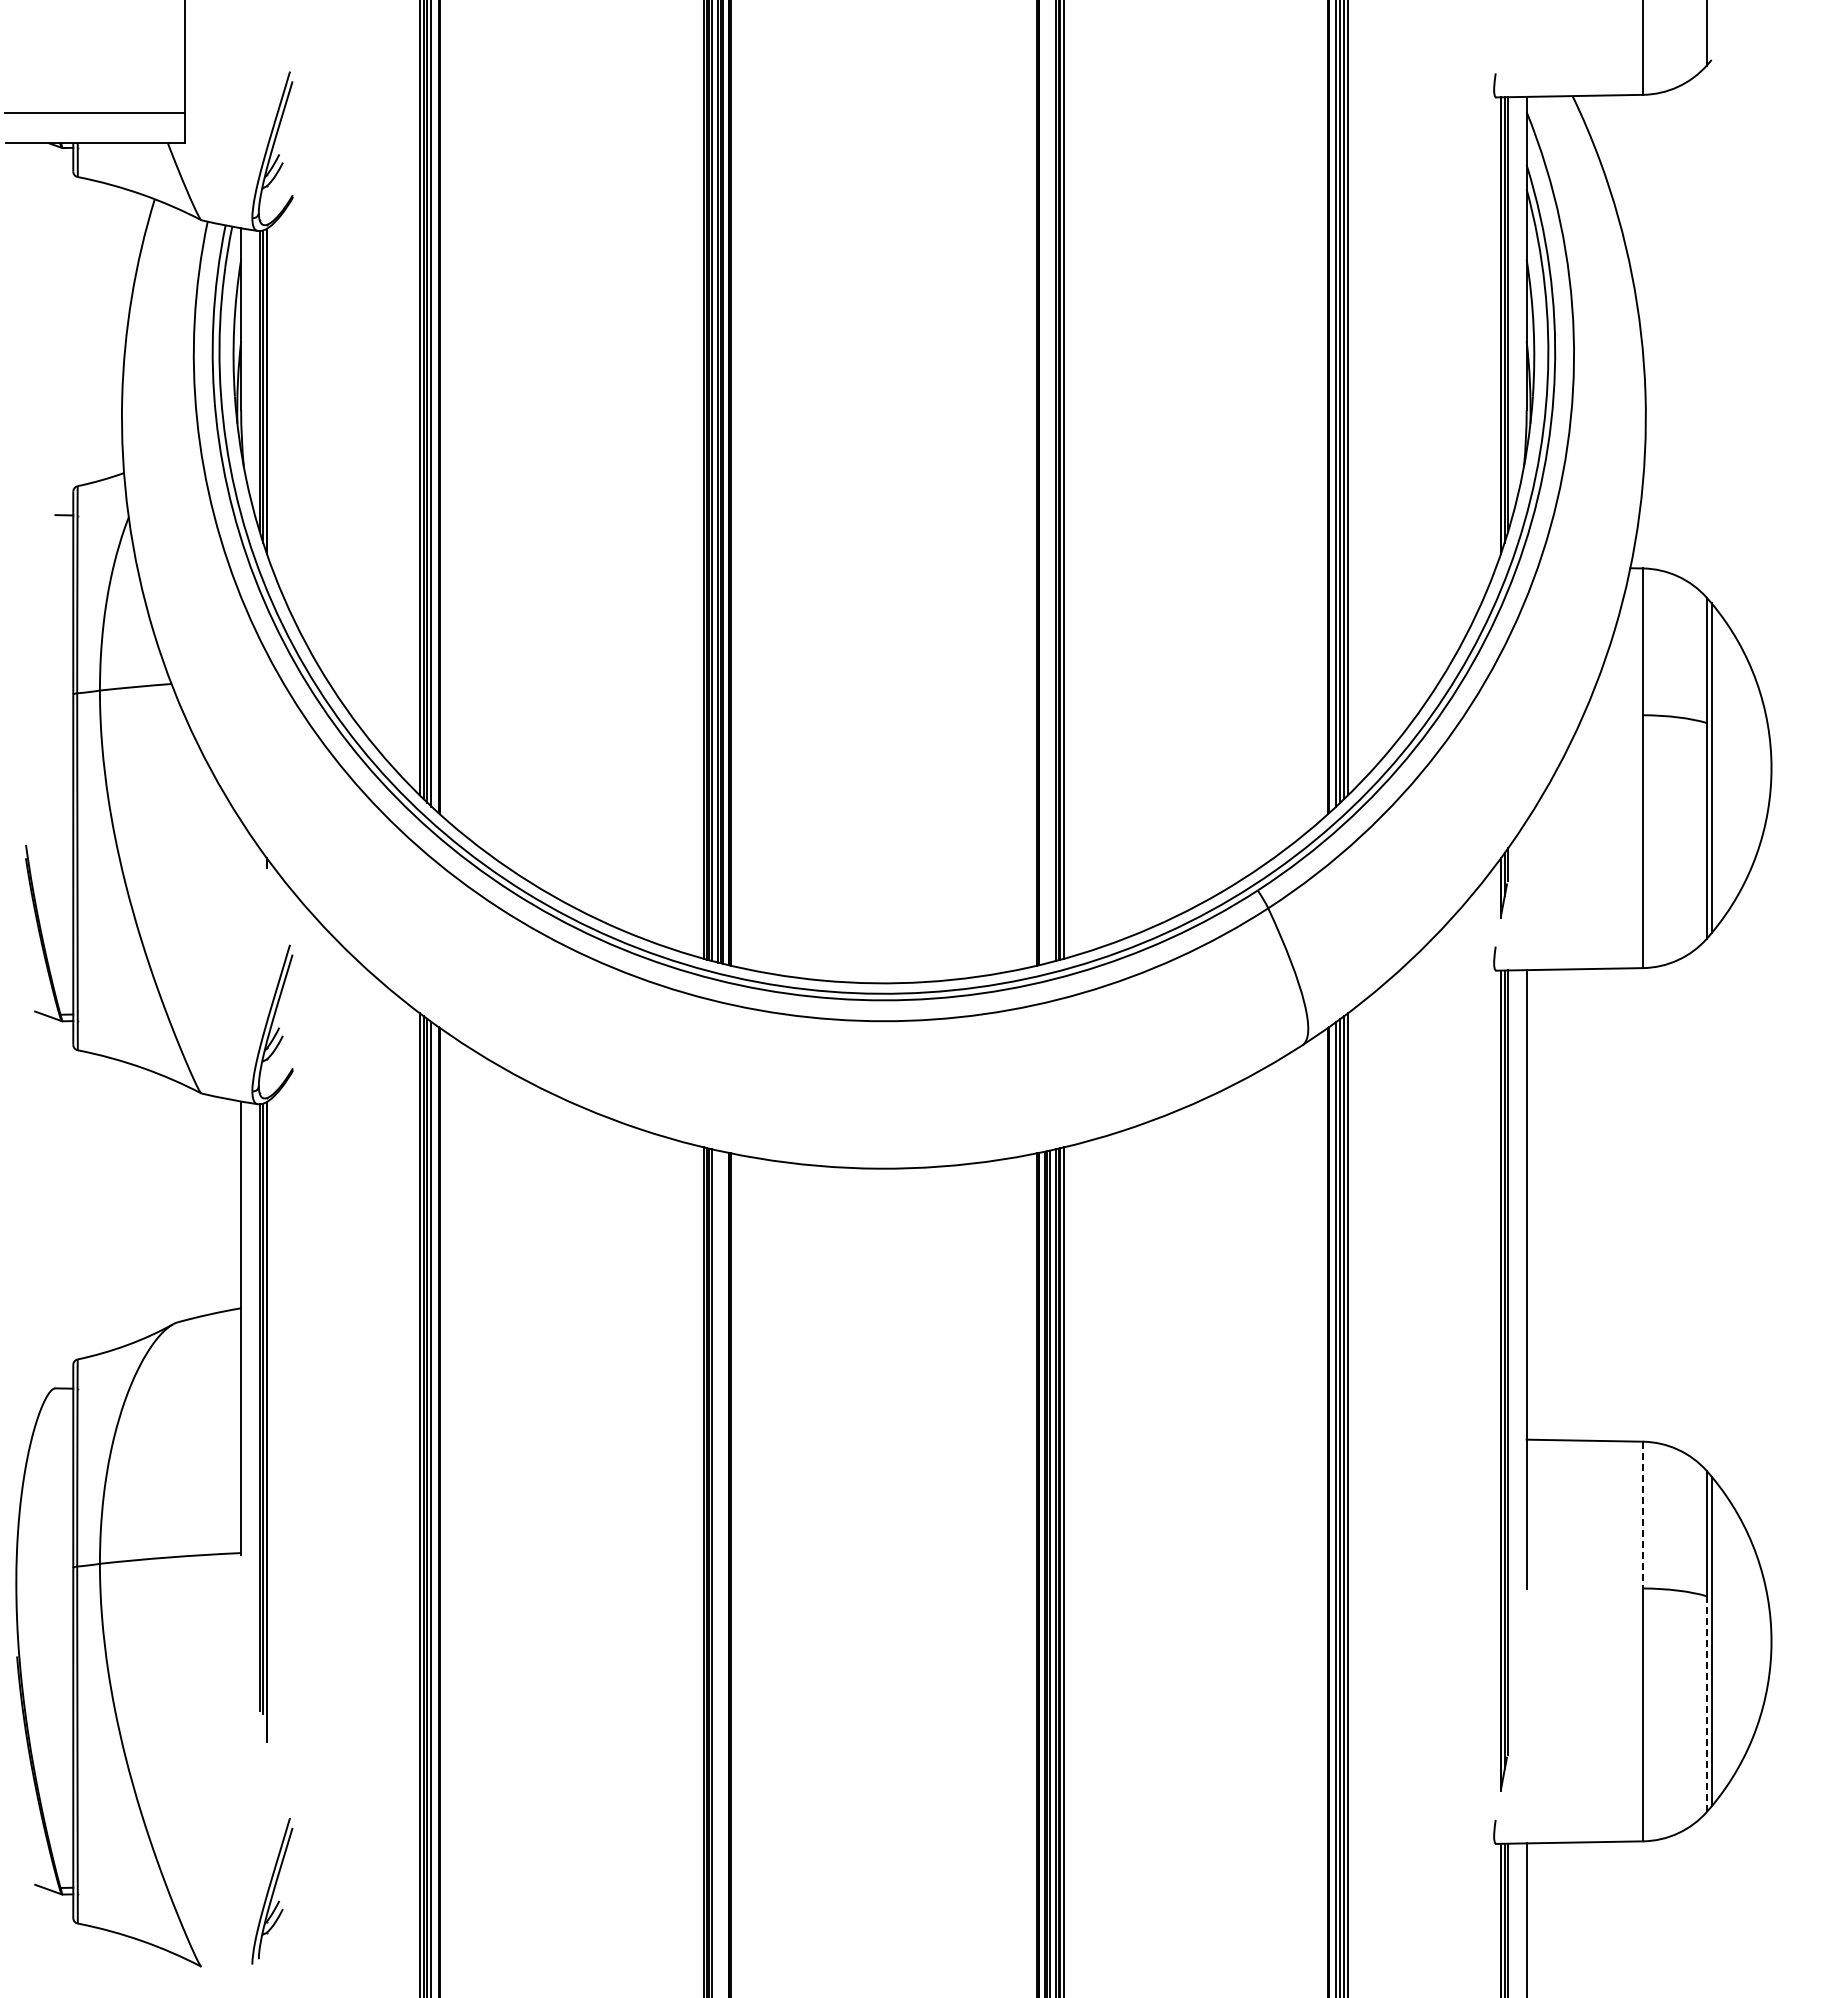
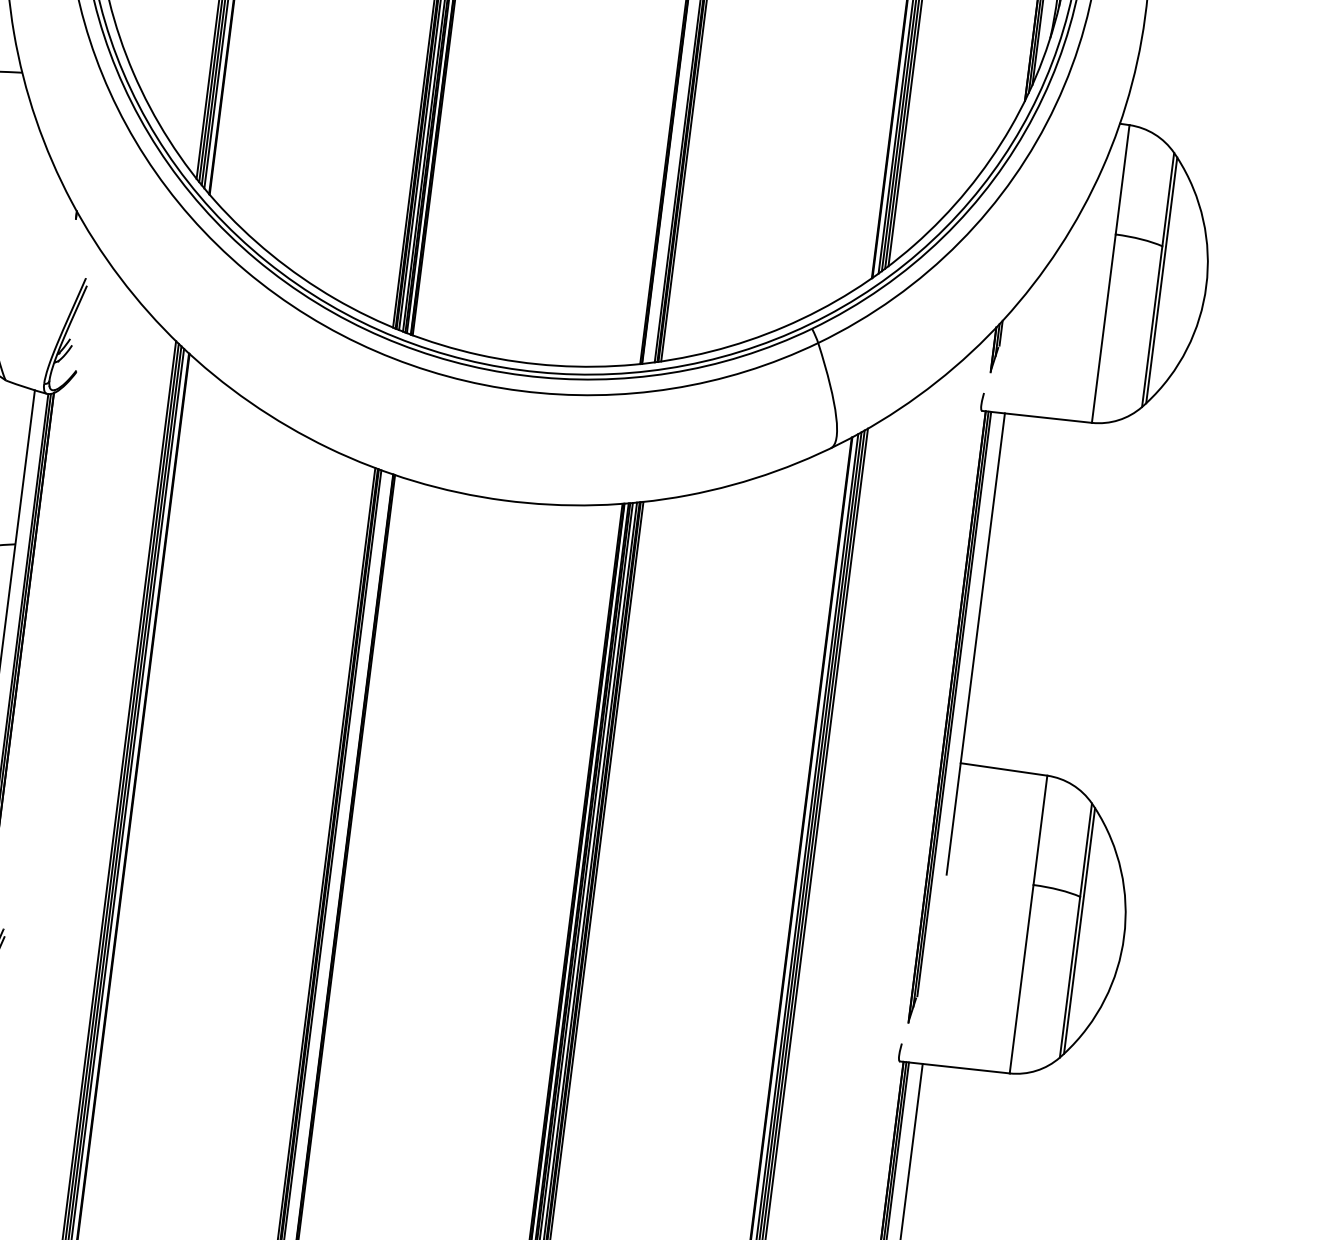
line: (1643, 1515) -> (1040, 830), dashed -> solid
line: (1706, 1704) -> (1069, 977), dashed -> solid

